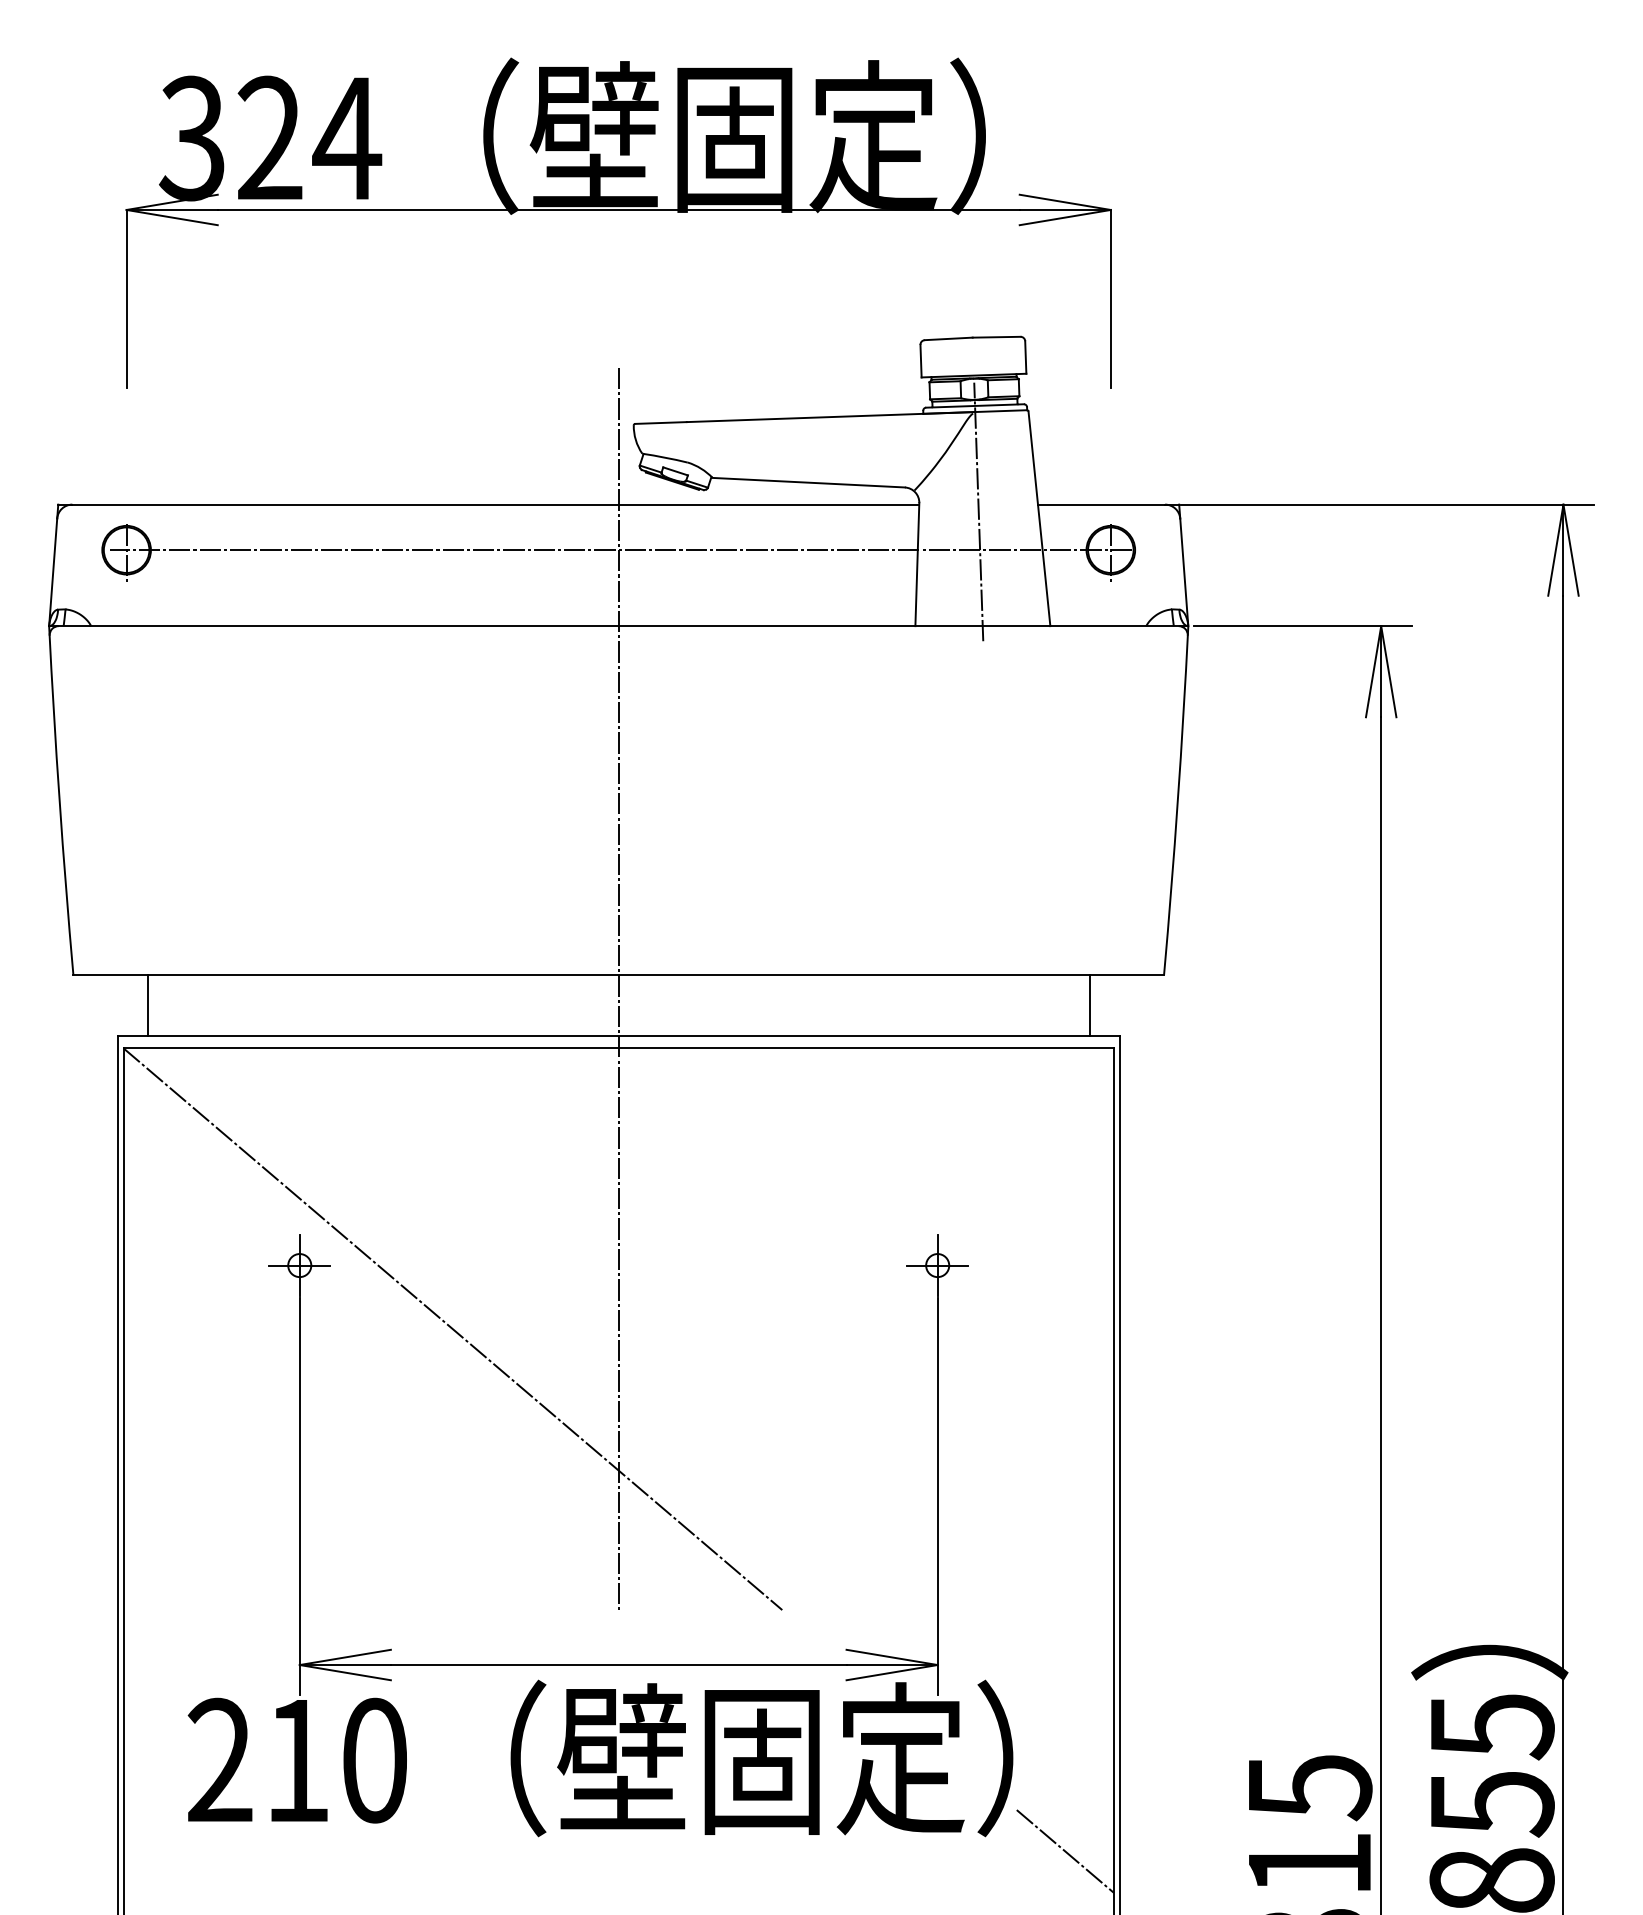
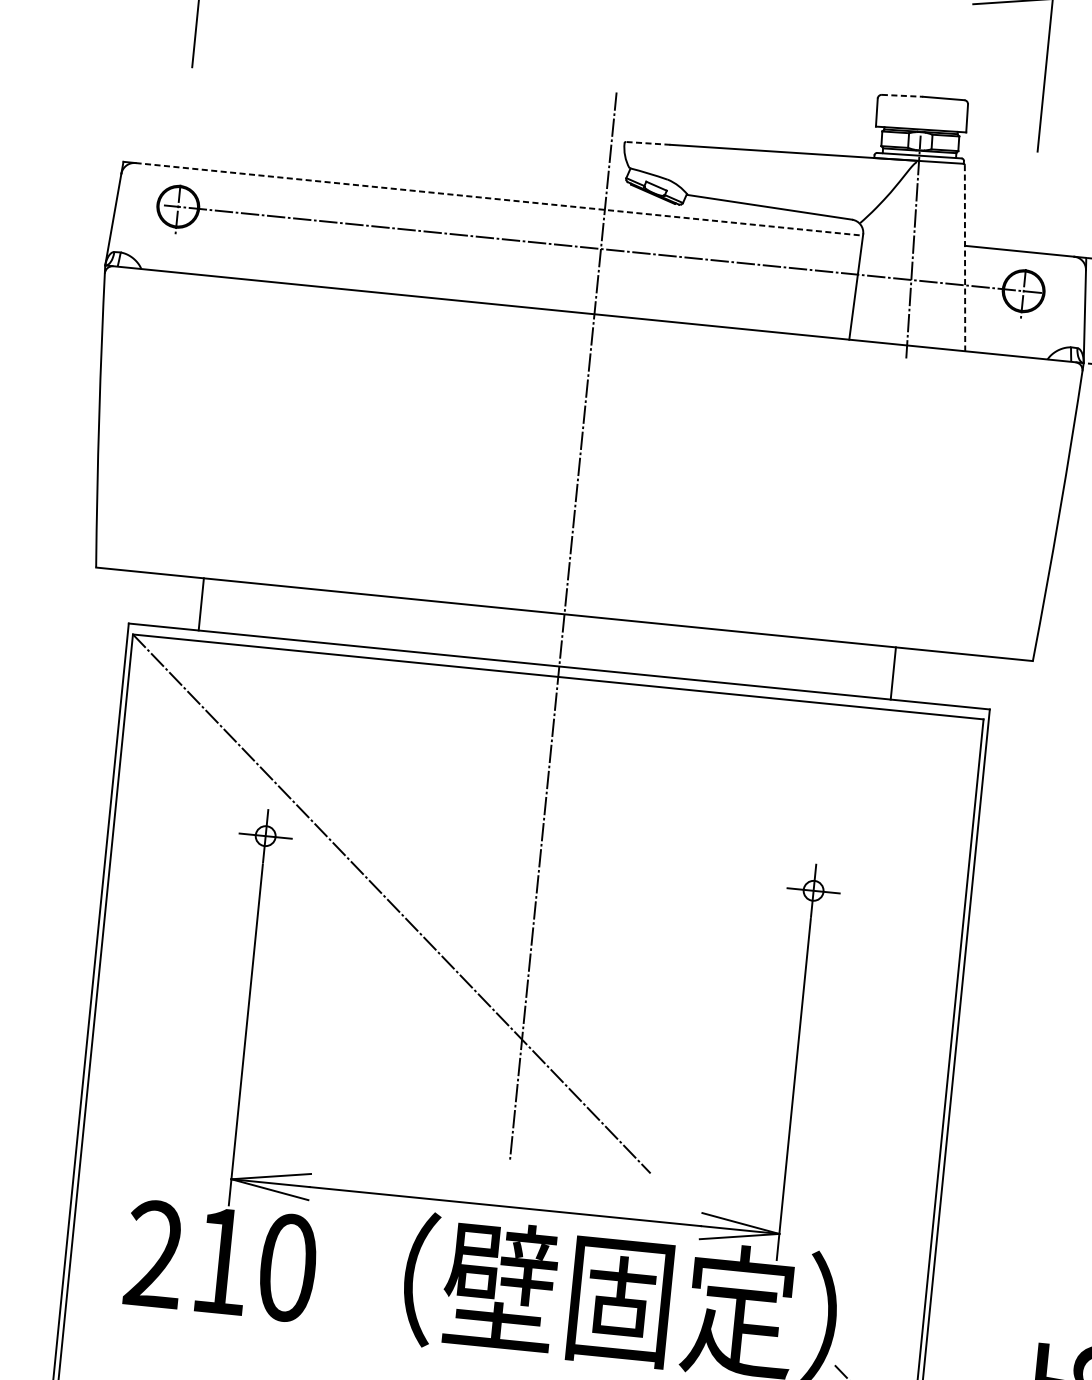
line: (948, 338) -> (902, 95), solid -> dashed
line: (661, 423) -> (648, 143), solid -> dashed
line: (496, 504) -> (499, 199), solid -> dashed
line: (1039, 518) -> (965, 257), solid -> dashed
line: (147, 1005) -> (200, 604), moved
line: (1089, 1005) -> (893, 673), moved

